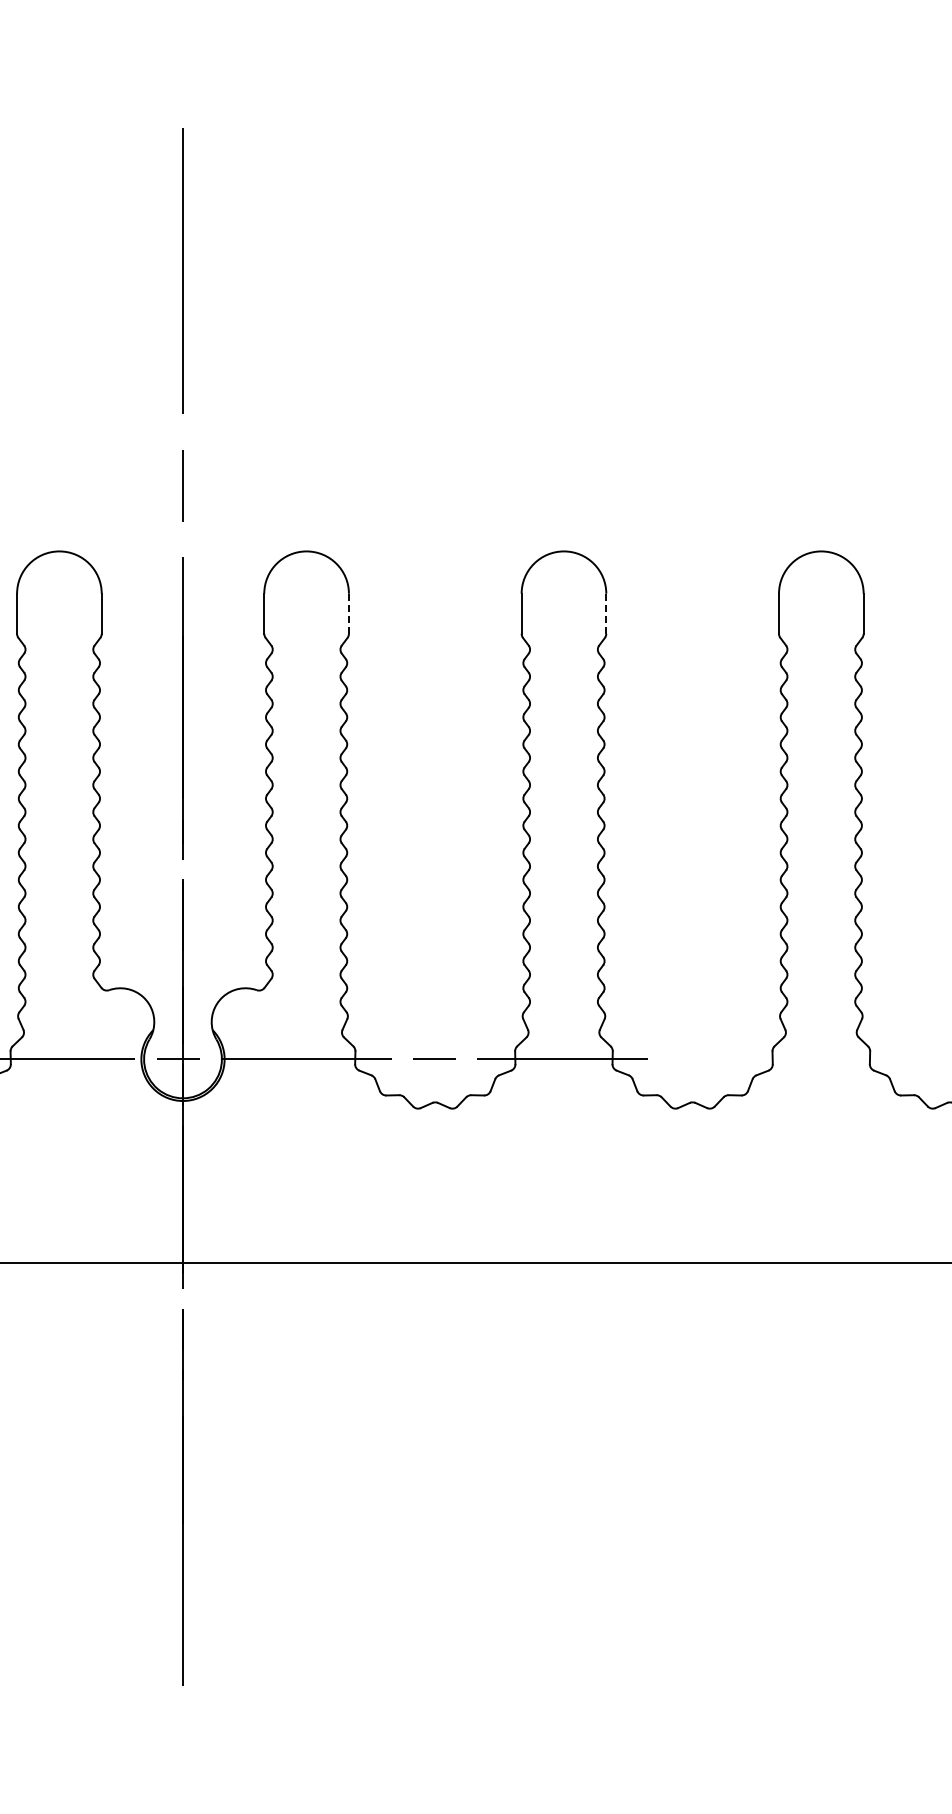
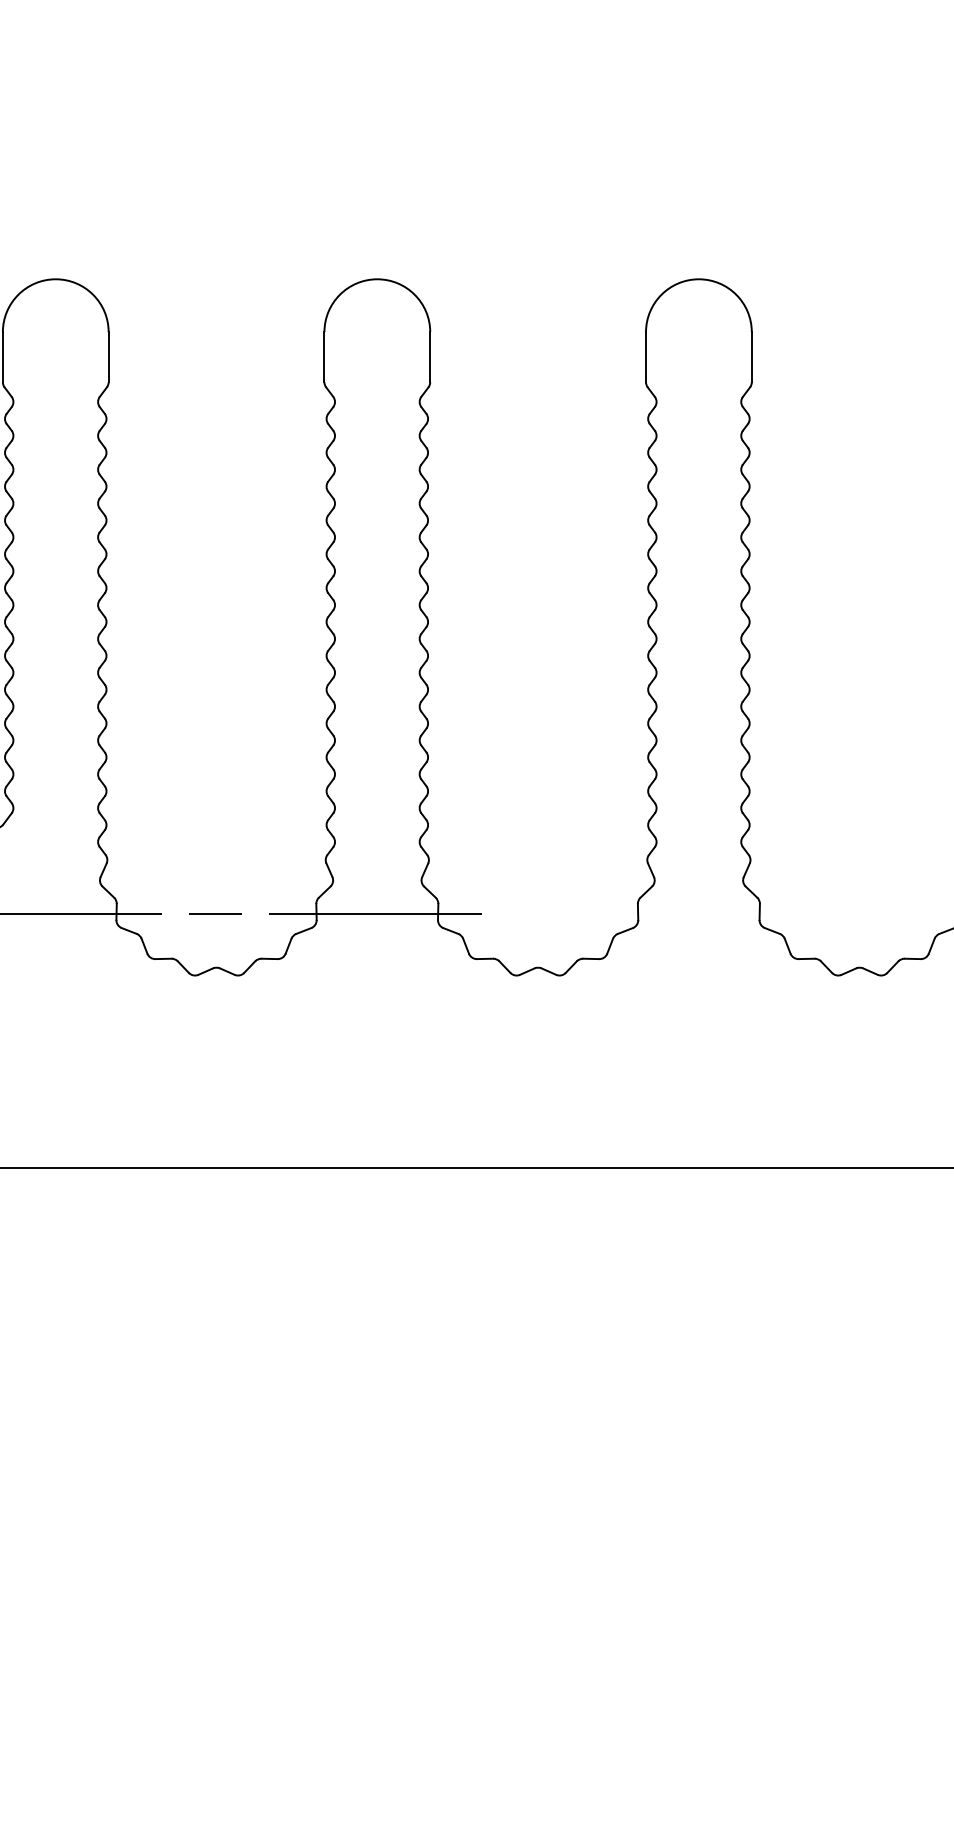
line: (348, 613) -> (108, 356), dashed -> solid
line: (606, 613) -> (430, 356), dashed -> solid

